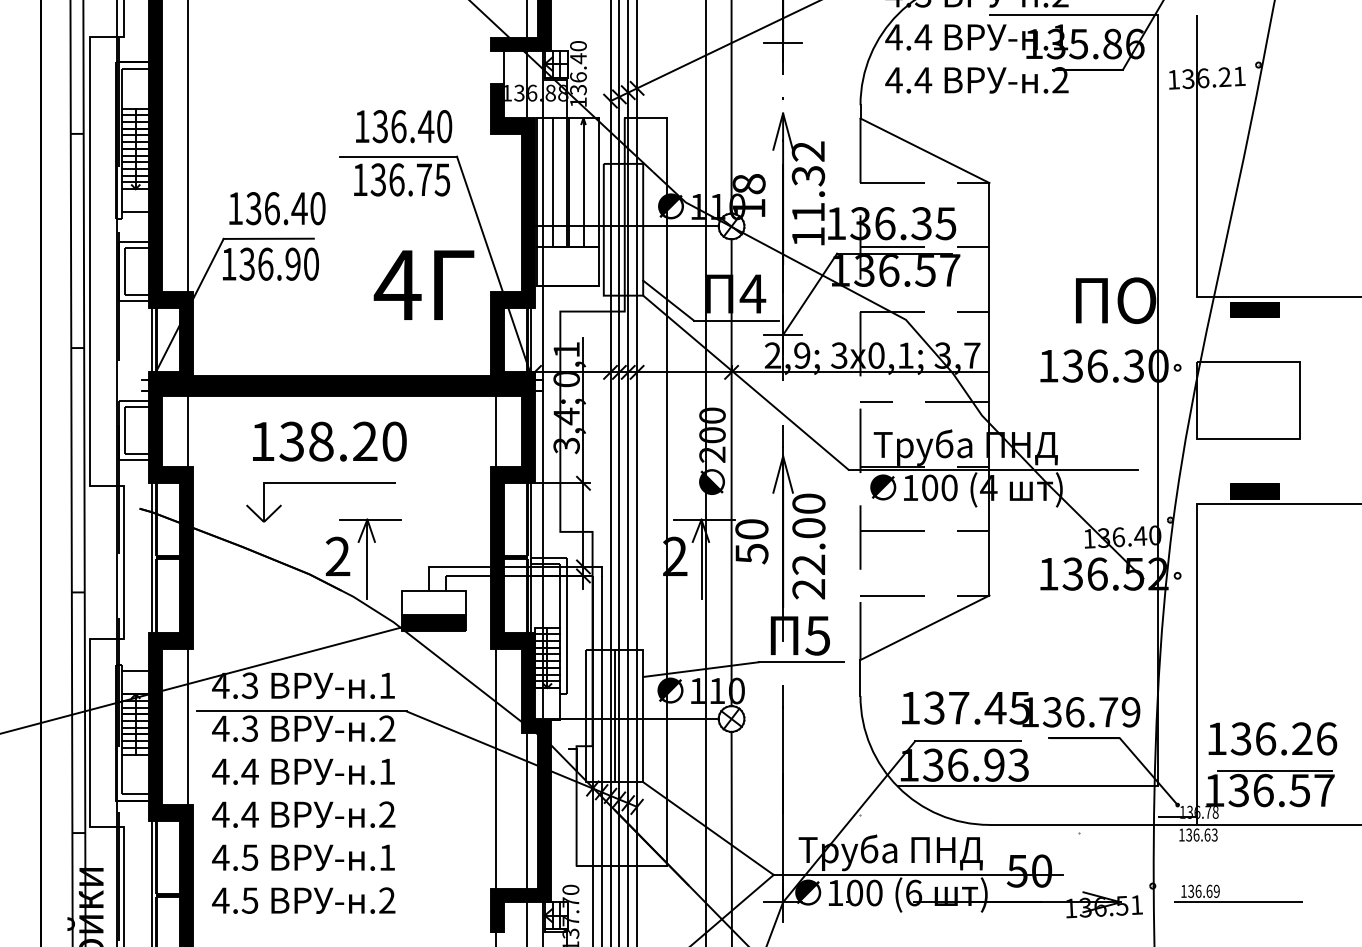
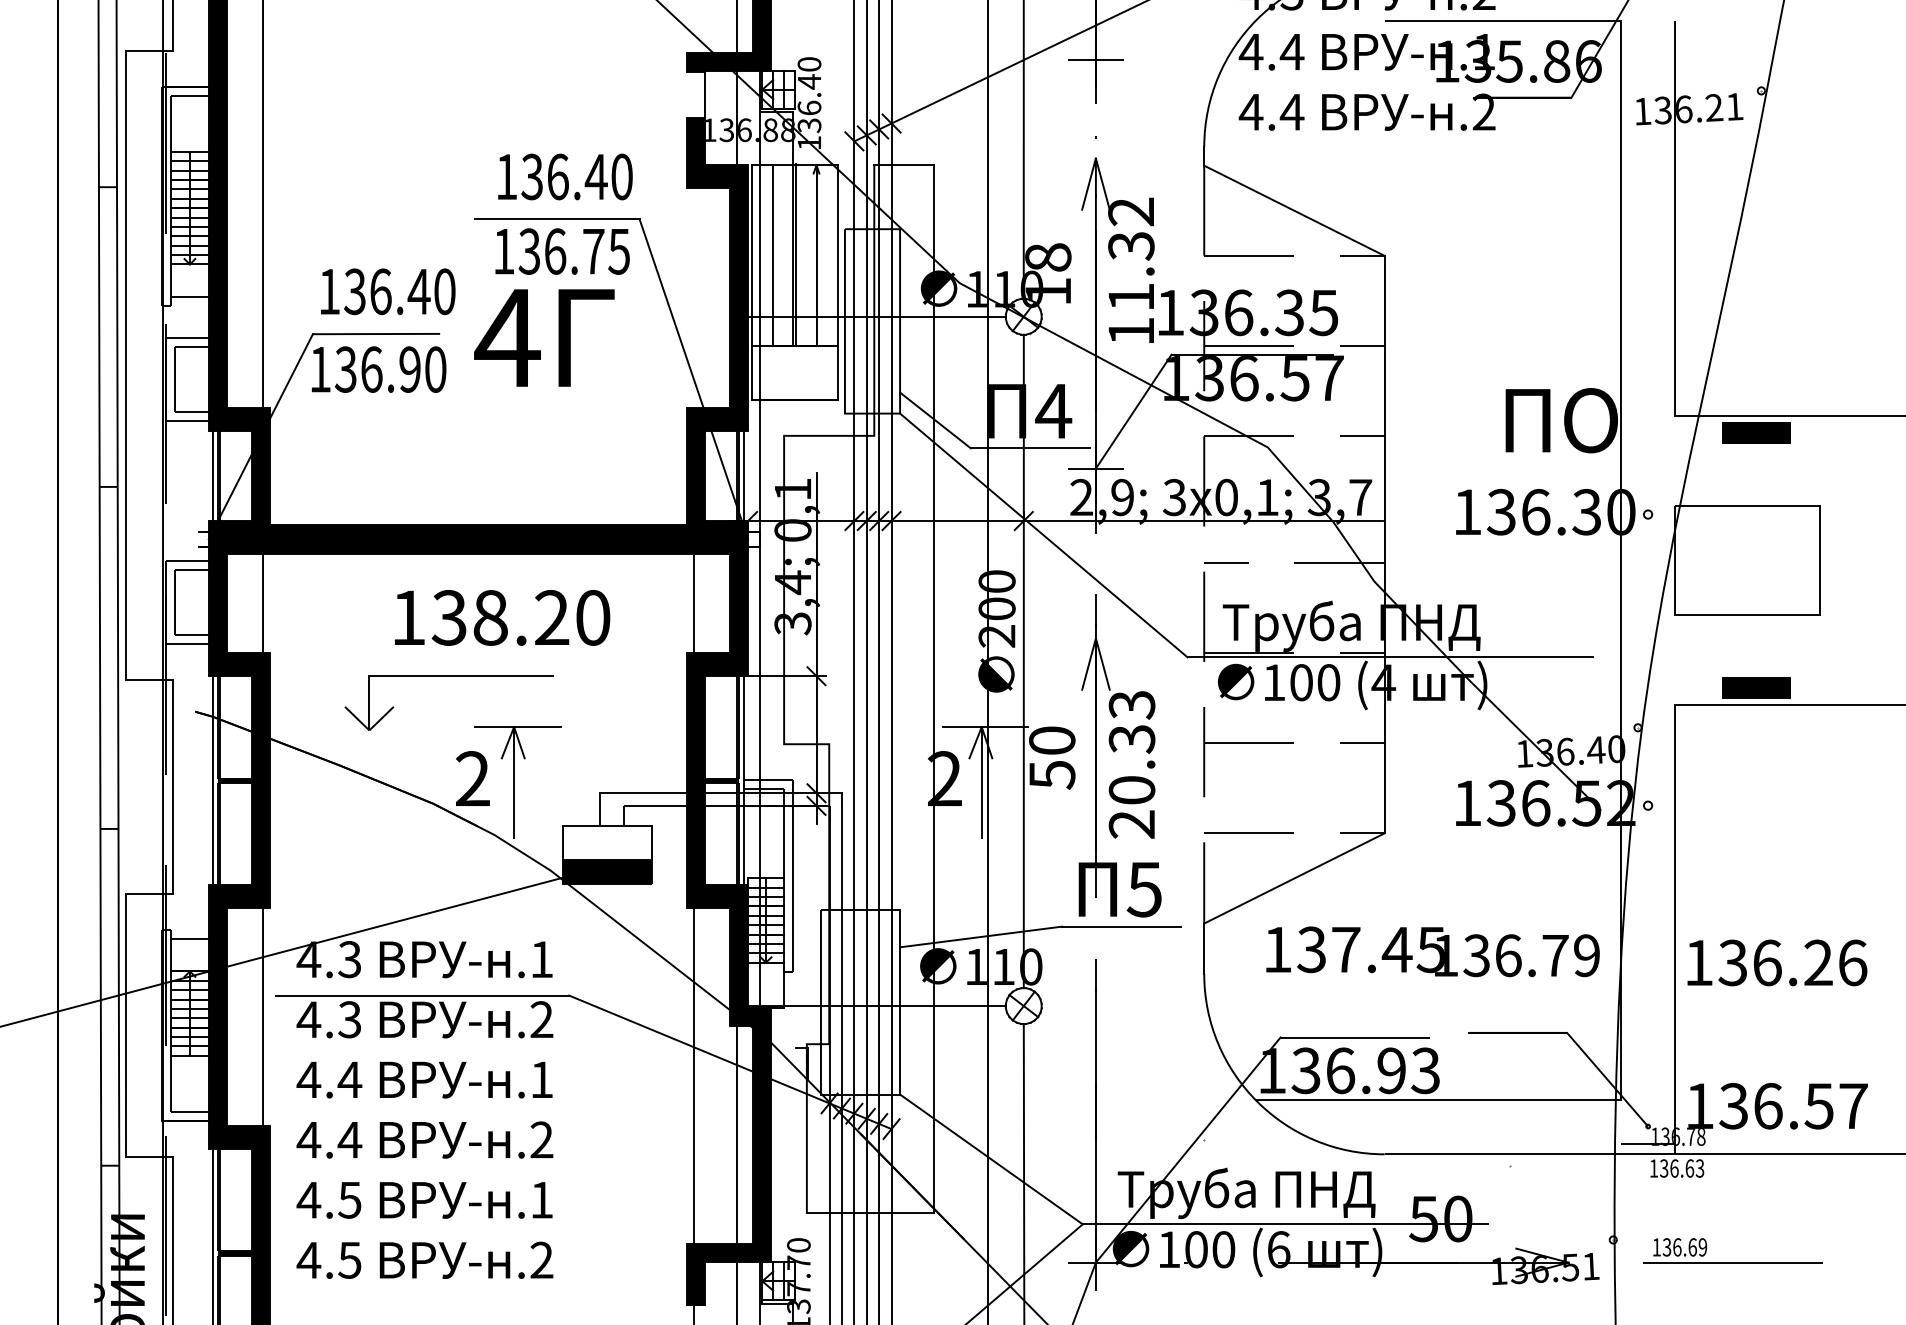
text: (424, 284) -> (544, 337), moved
text: (329, 441) -> (502, 617), moved
text: (808, 534) -> (1131, 747), 22.00 -> 20.33
text: (1020, 709) -> (1432, 951), moved
line: (614, 716) -> (860, 1002), removed
text: (1272, 738) -> (1777, 962), moved
line: (1275, 770) -> (1784, 1078), removed

